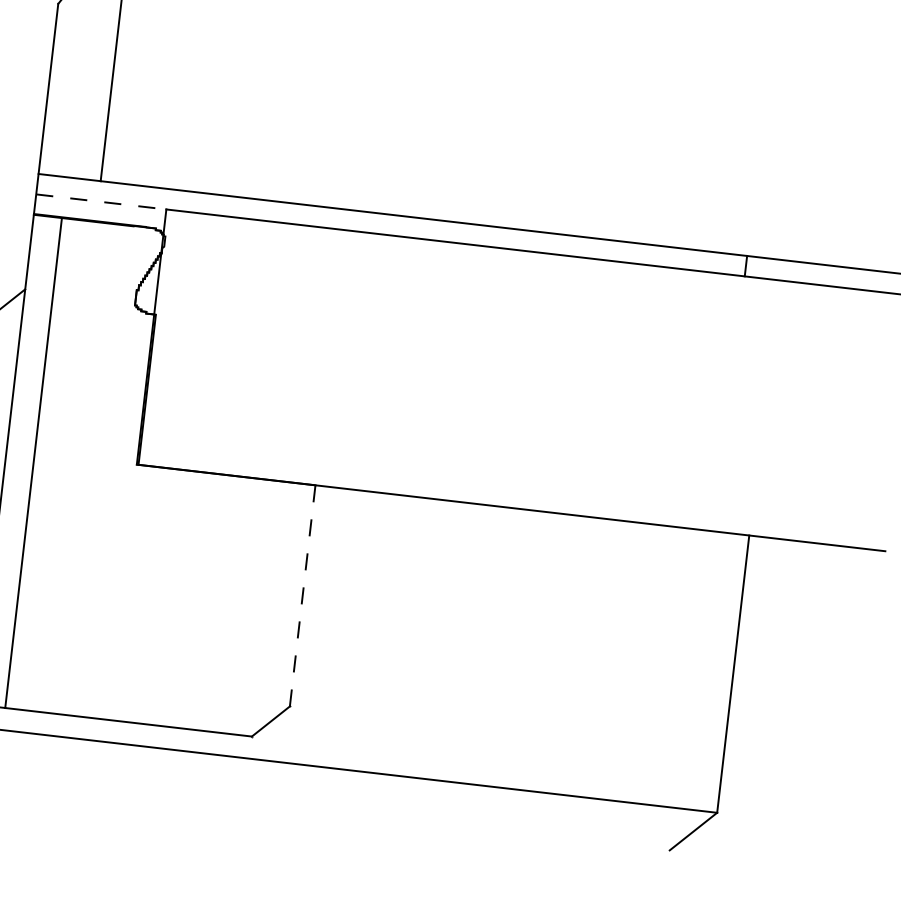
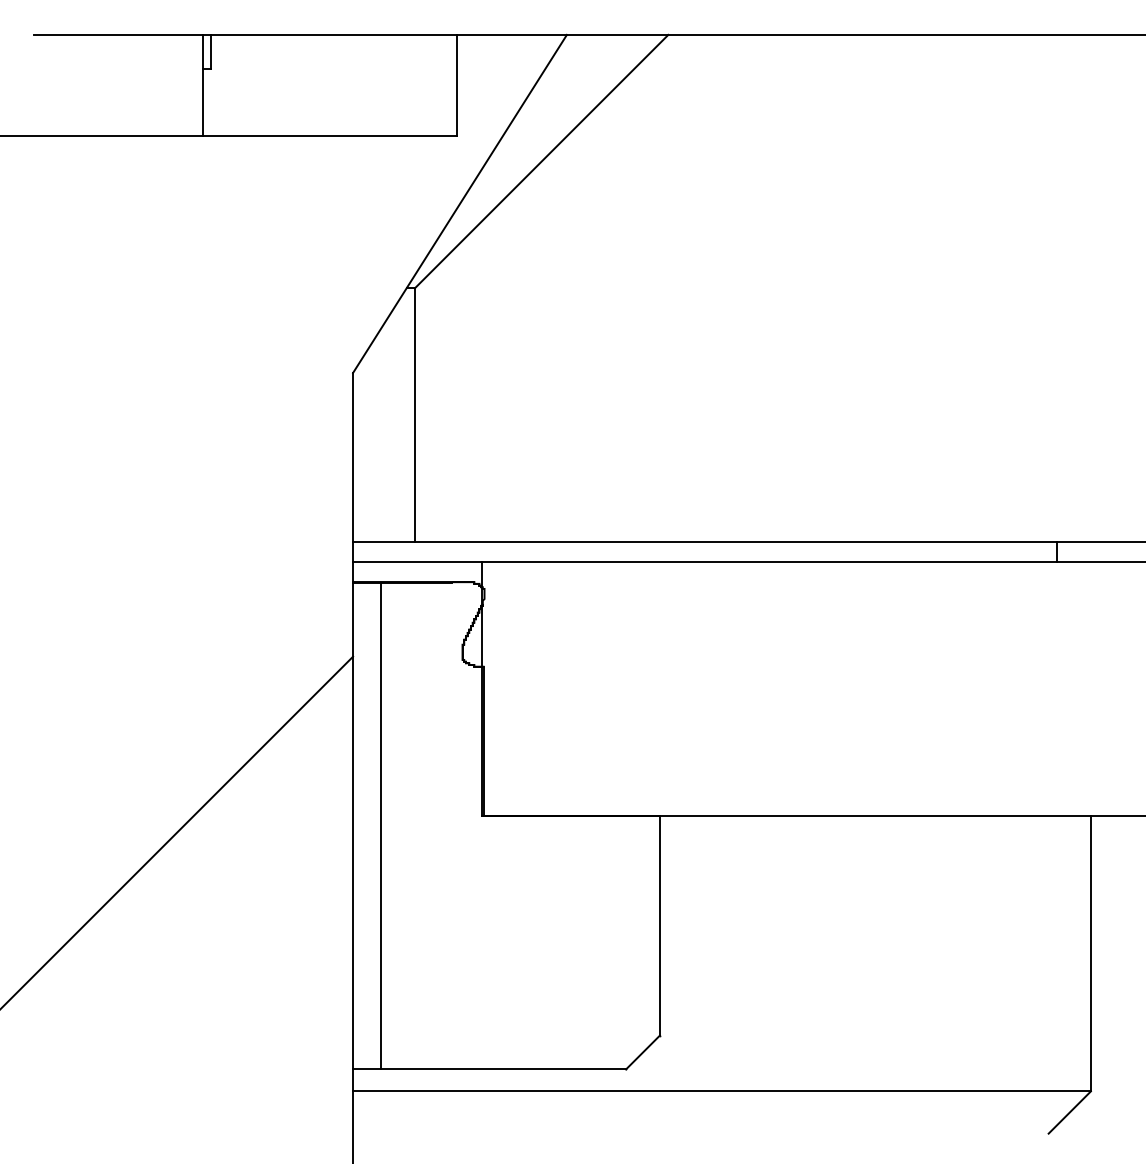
line: (101, 202) -> (417, 562), dashed -> solid
line: (302, 595) -> (659, 925), dashed -> solid

